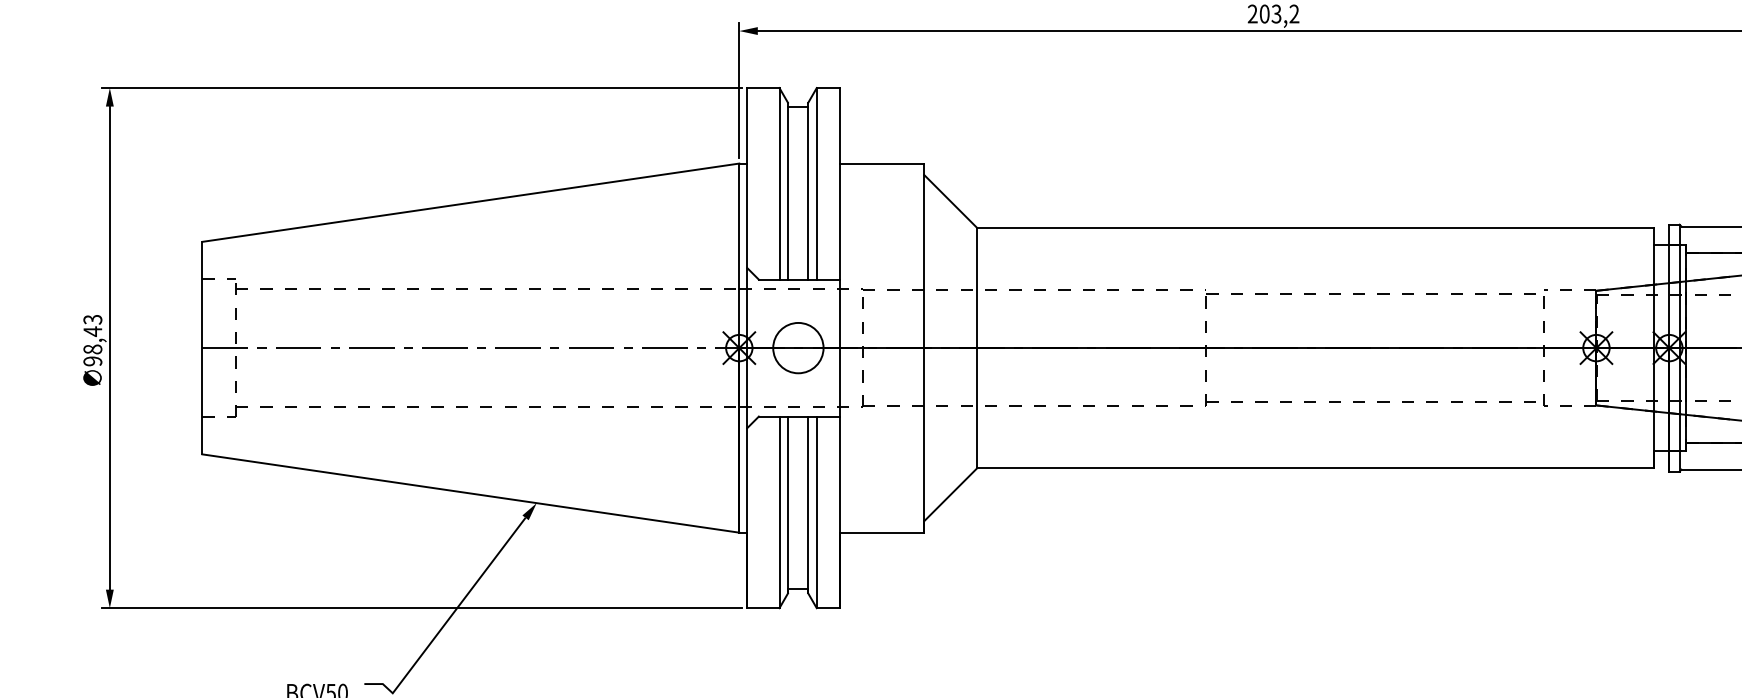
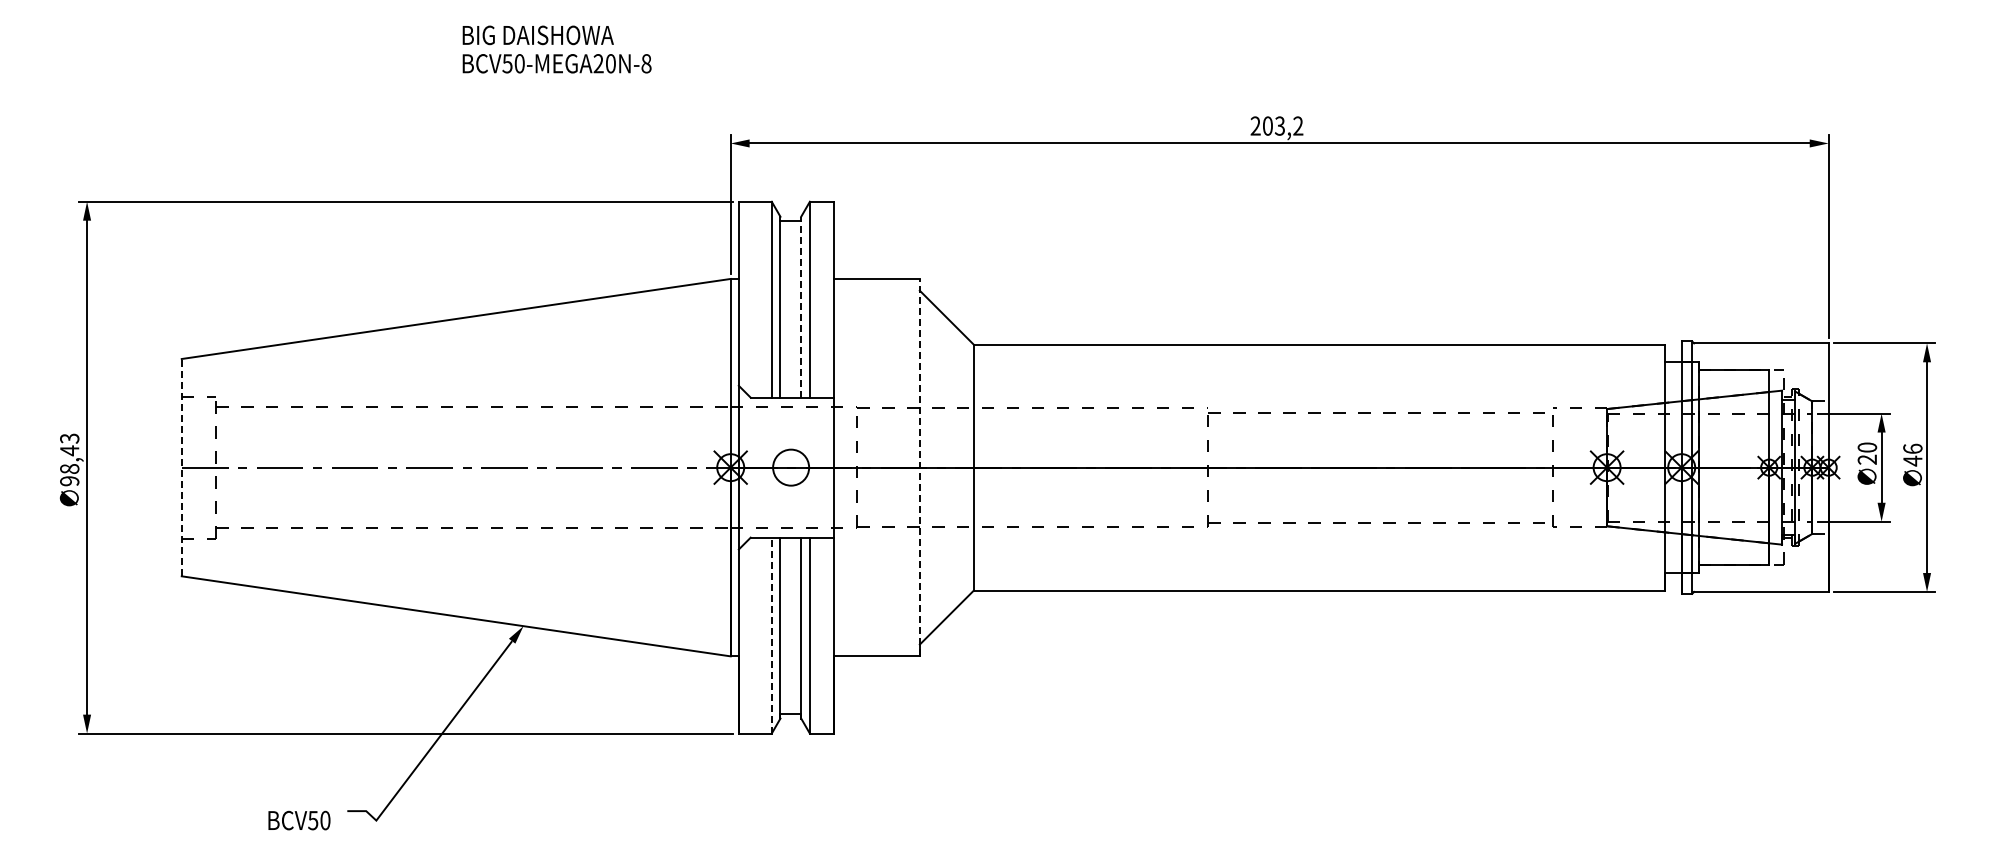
line: (808, 190) -> (801, 306), solid -> dashed
line: (202, 347) -> (181, 467), solid -> dashed
circle: (797, 347) -> (790, 467), size x0.7
line: (923, 347) -> (919, 467), solid -> dashed
line: (779, 512) -> (771, 635), solid -> dashed

